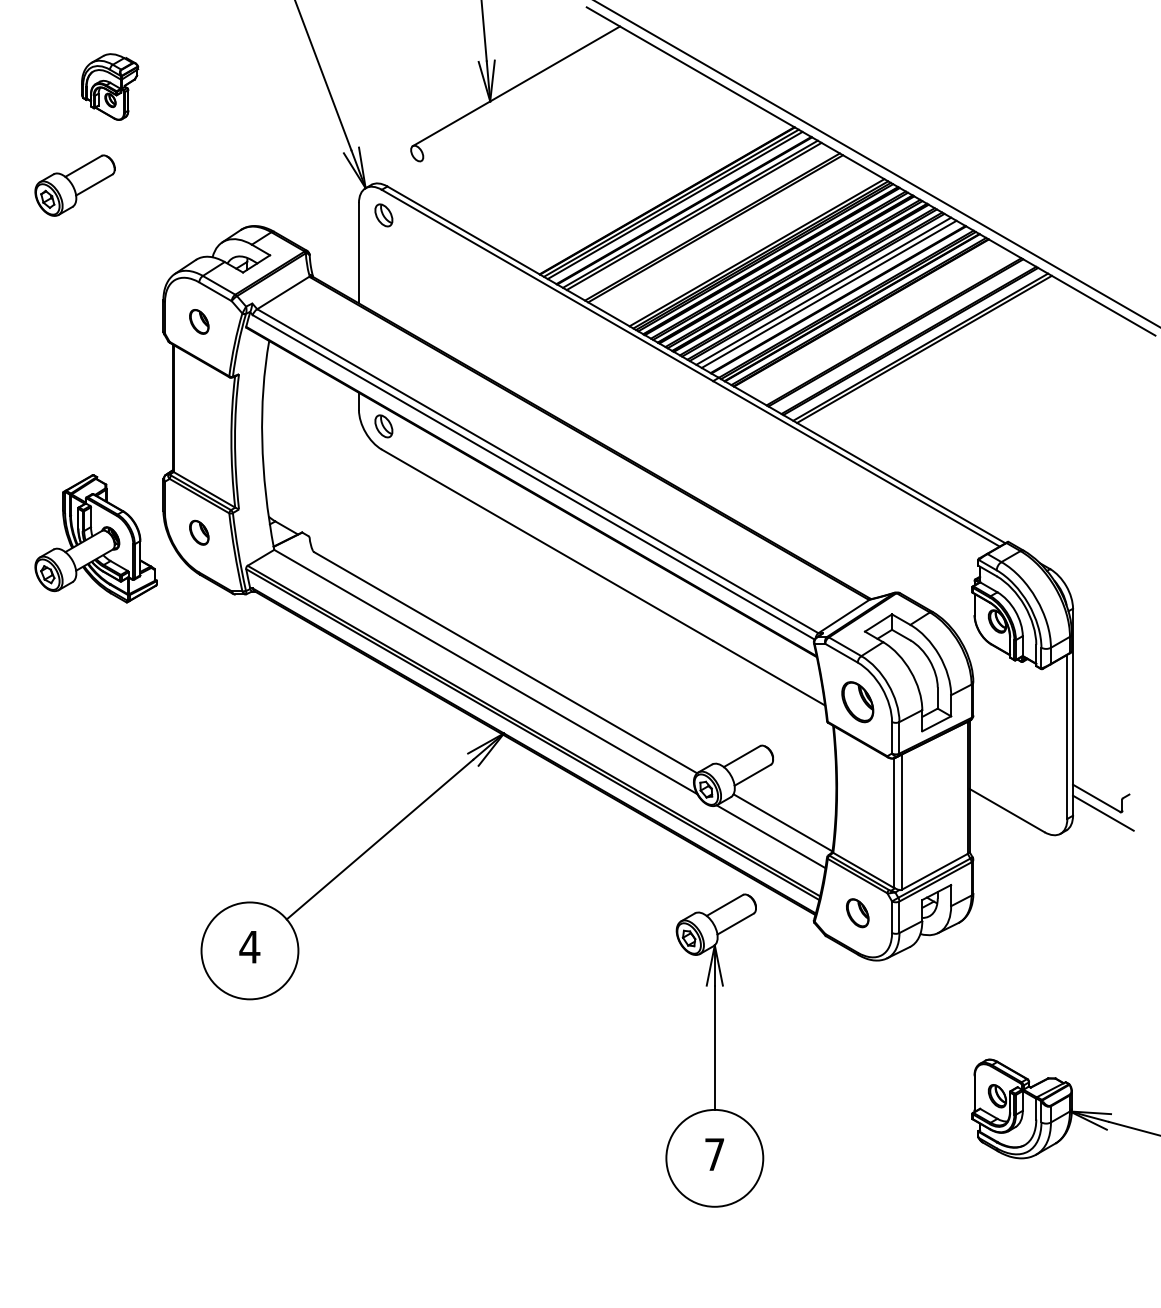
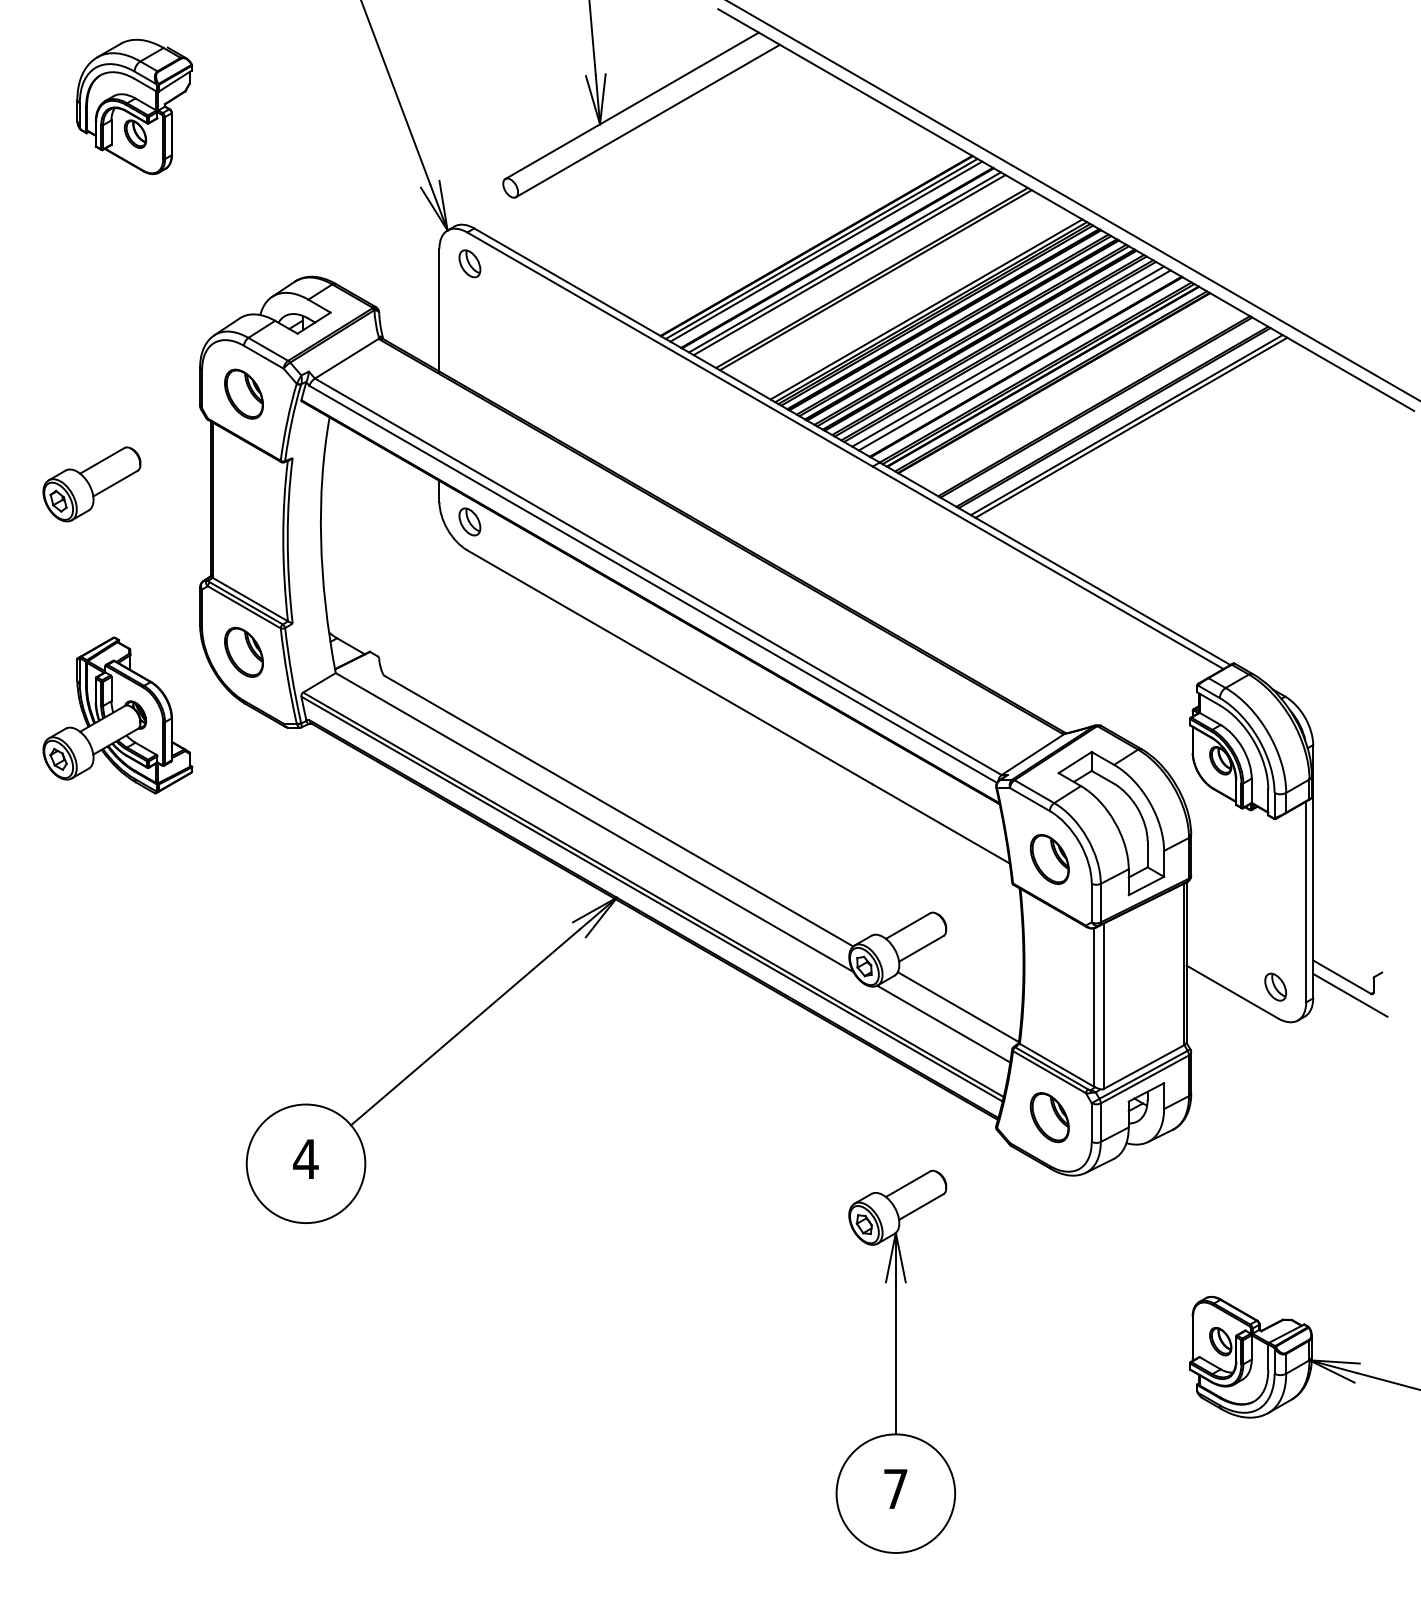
part: (109, 86) -> (134, 106), size x1.67
line: (529, 98) -> (647, 120), added
part: (74, 185) -> (91, 484), moved
part: (198, 321) -> (243, 393), size x1.67
part: (198, 532) -> (243, 651), size x1.67
part: (95, 538) -> (117, 715), moved
part: (1042, 805) -> (1275, 986), added
part: (857, 913) -> (1049, 1117), size x1.43
part: (714, 1050) -> (895, 1361), moved

